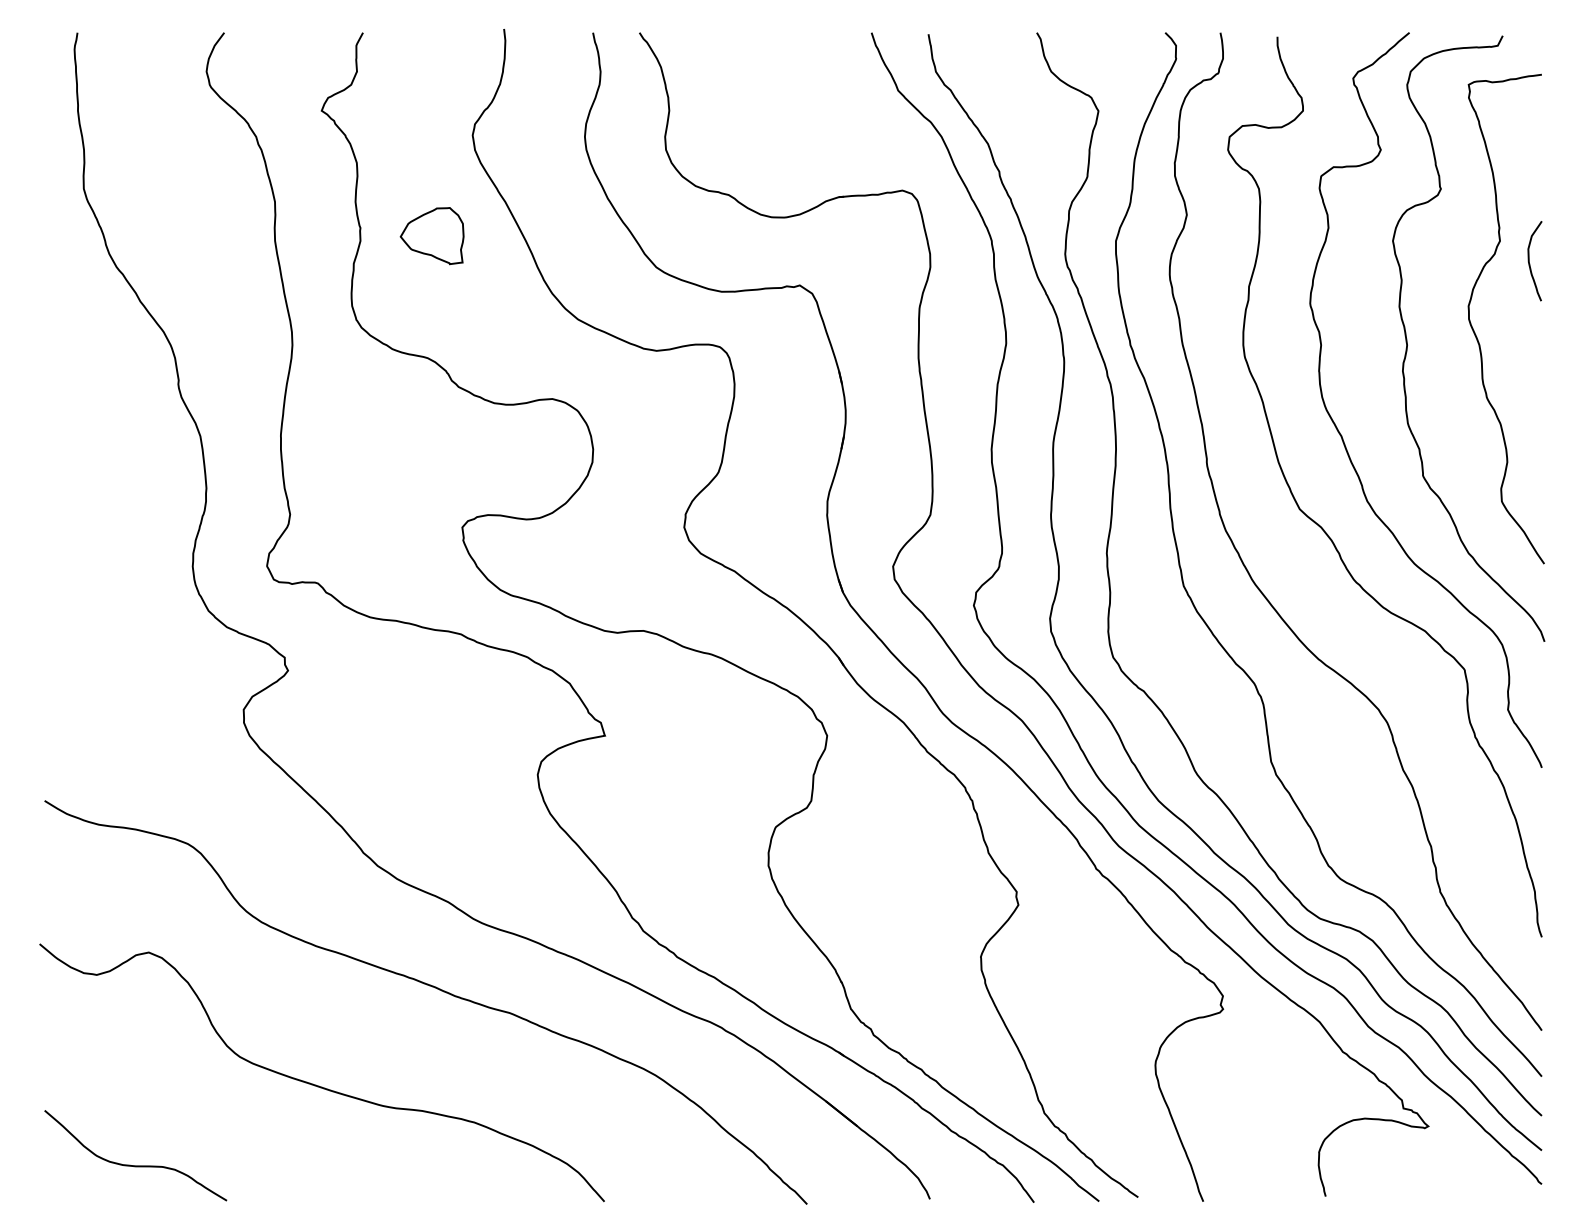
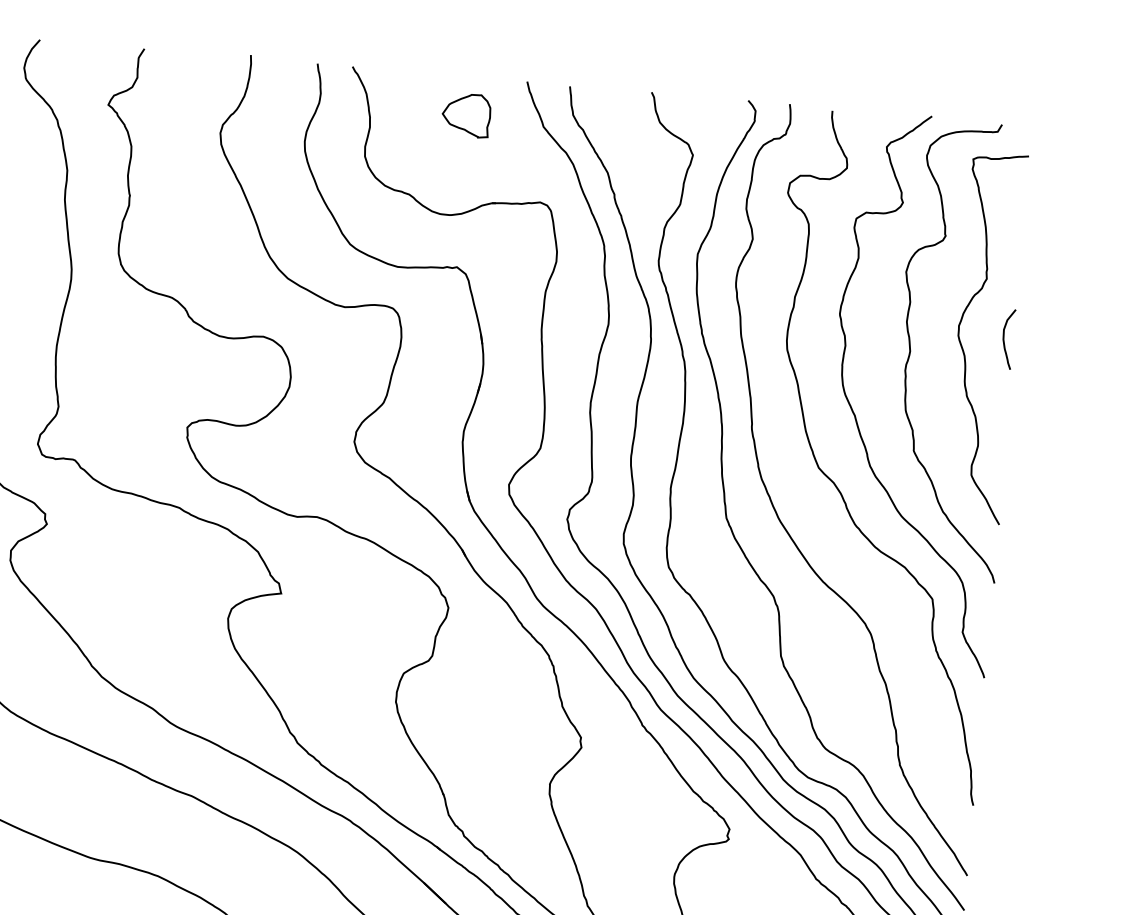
part: (431, 236) -> (465, 115), moved
curve: (1530, 263) -> (1004, 340), moved

